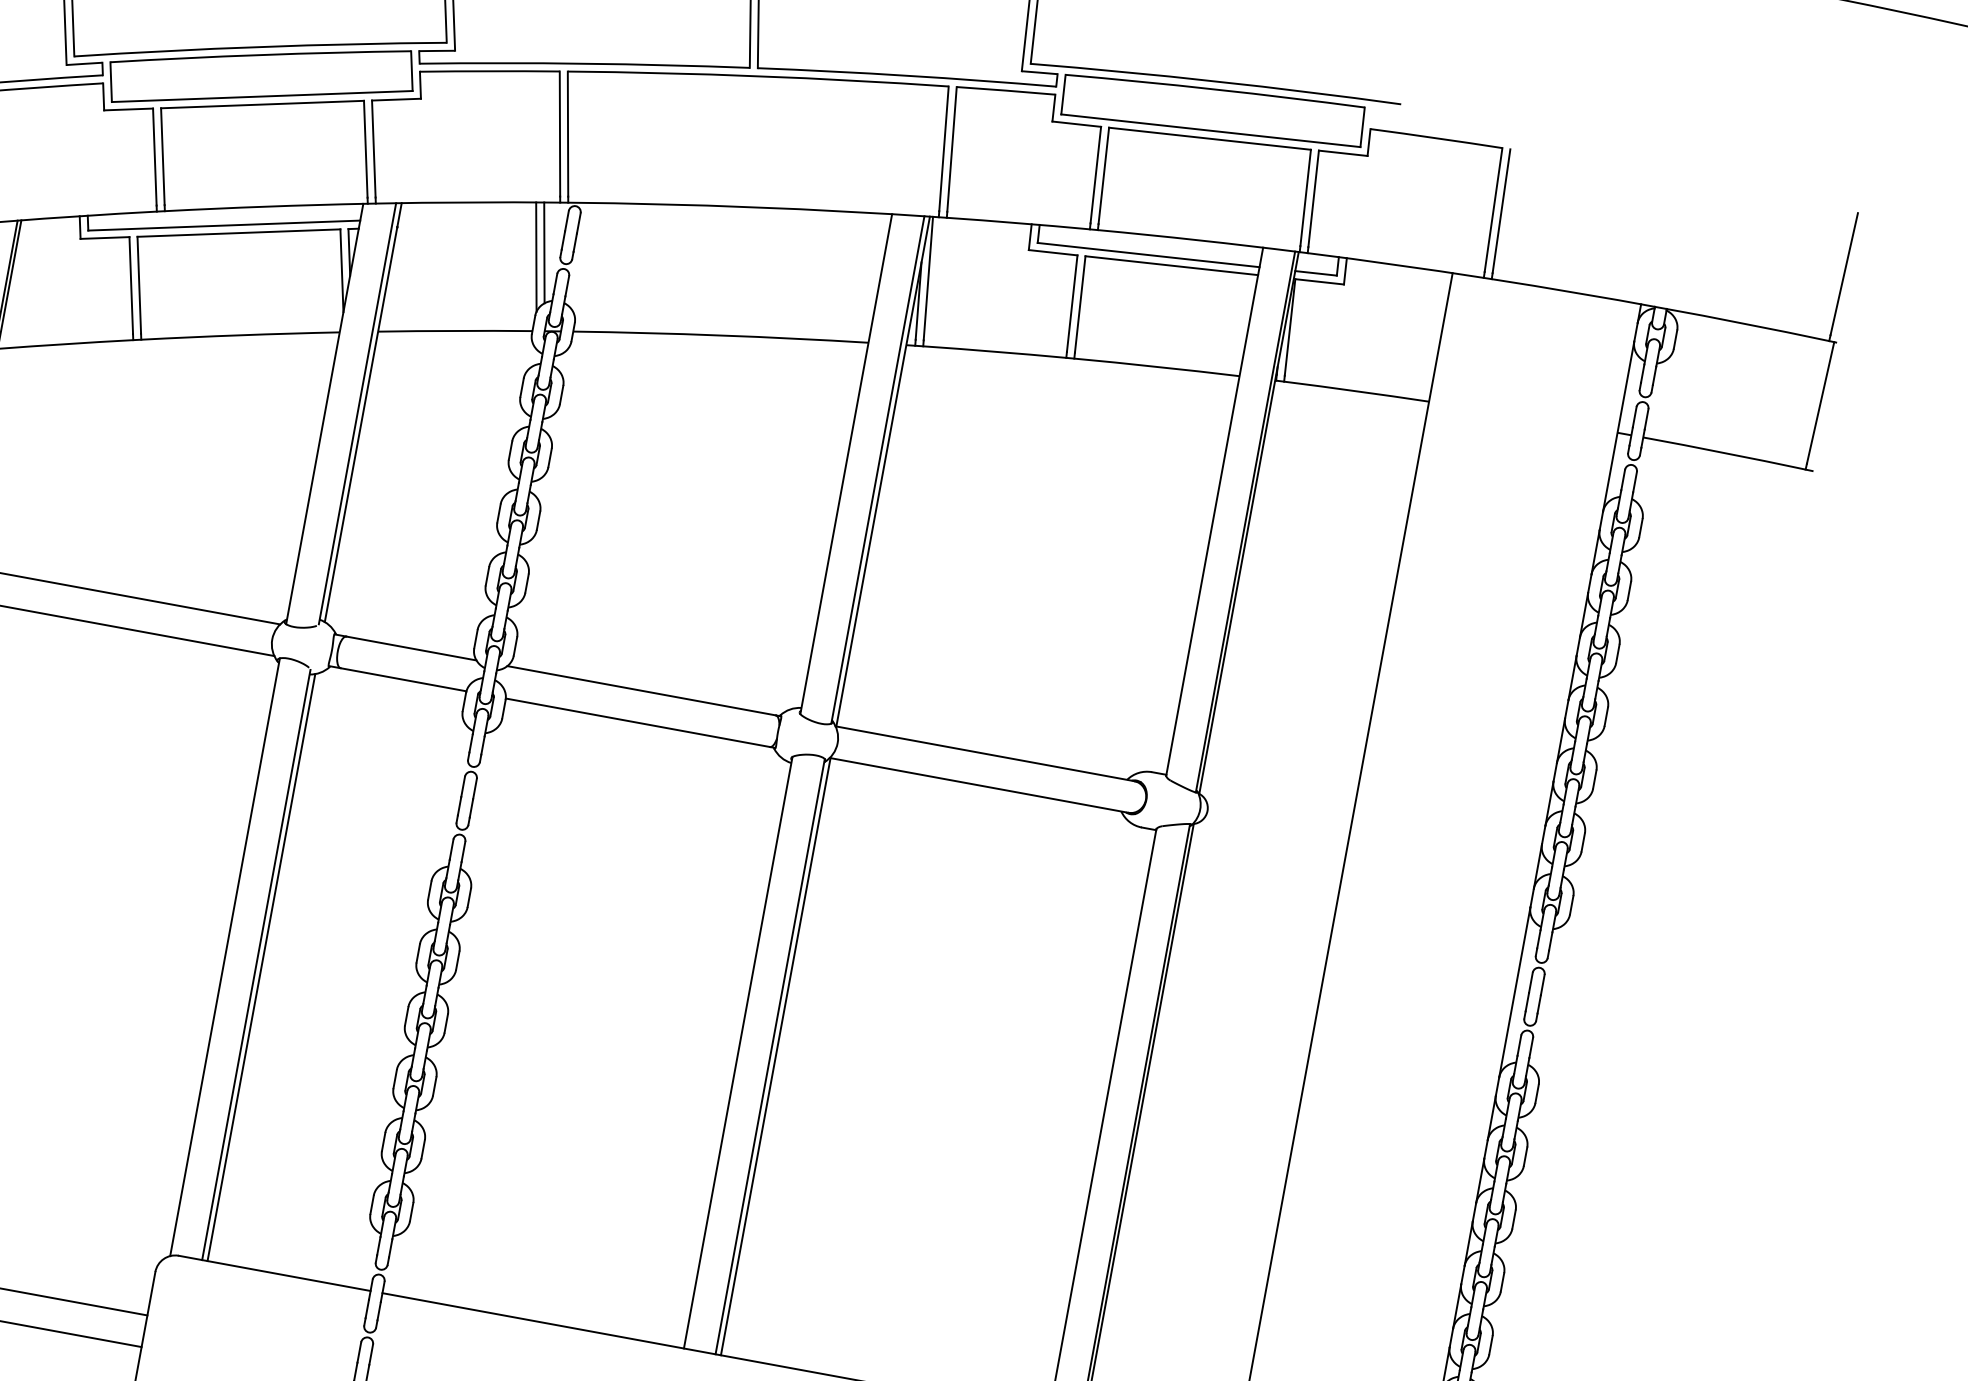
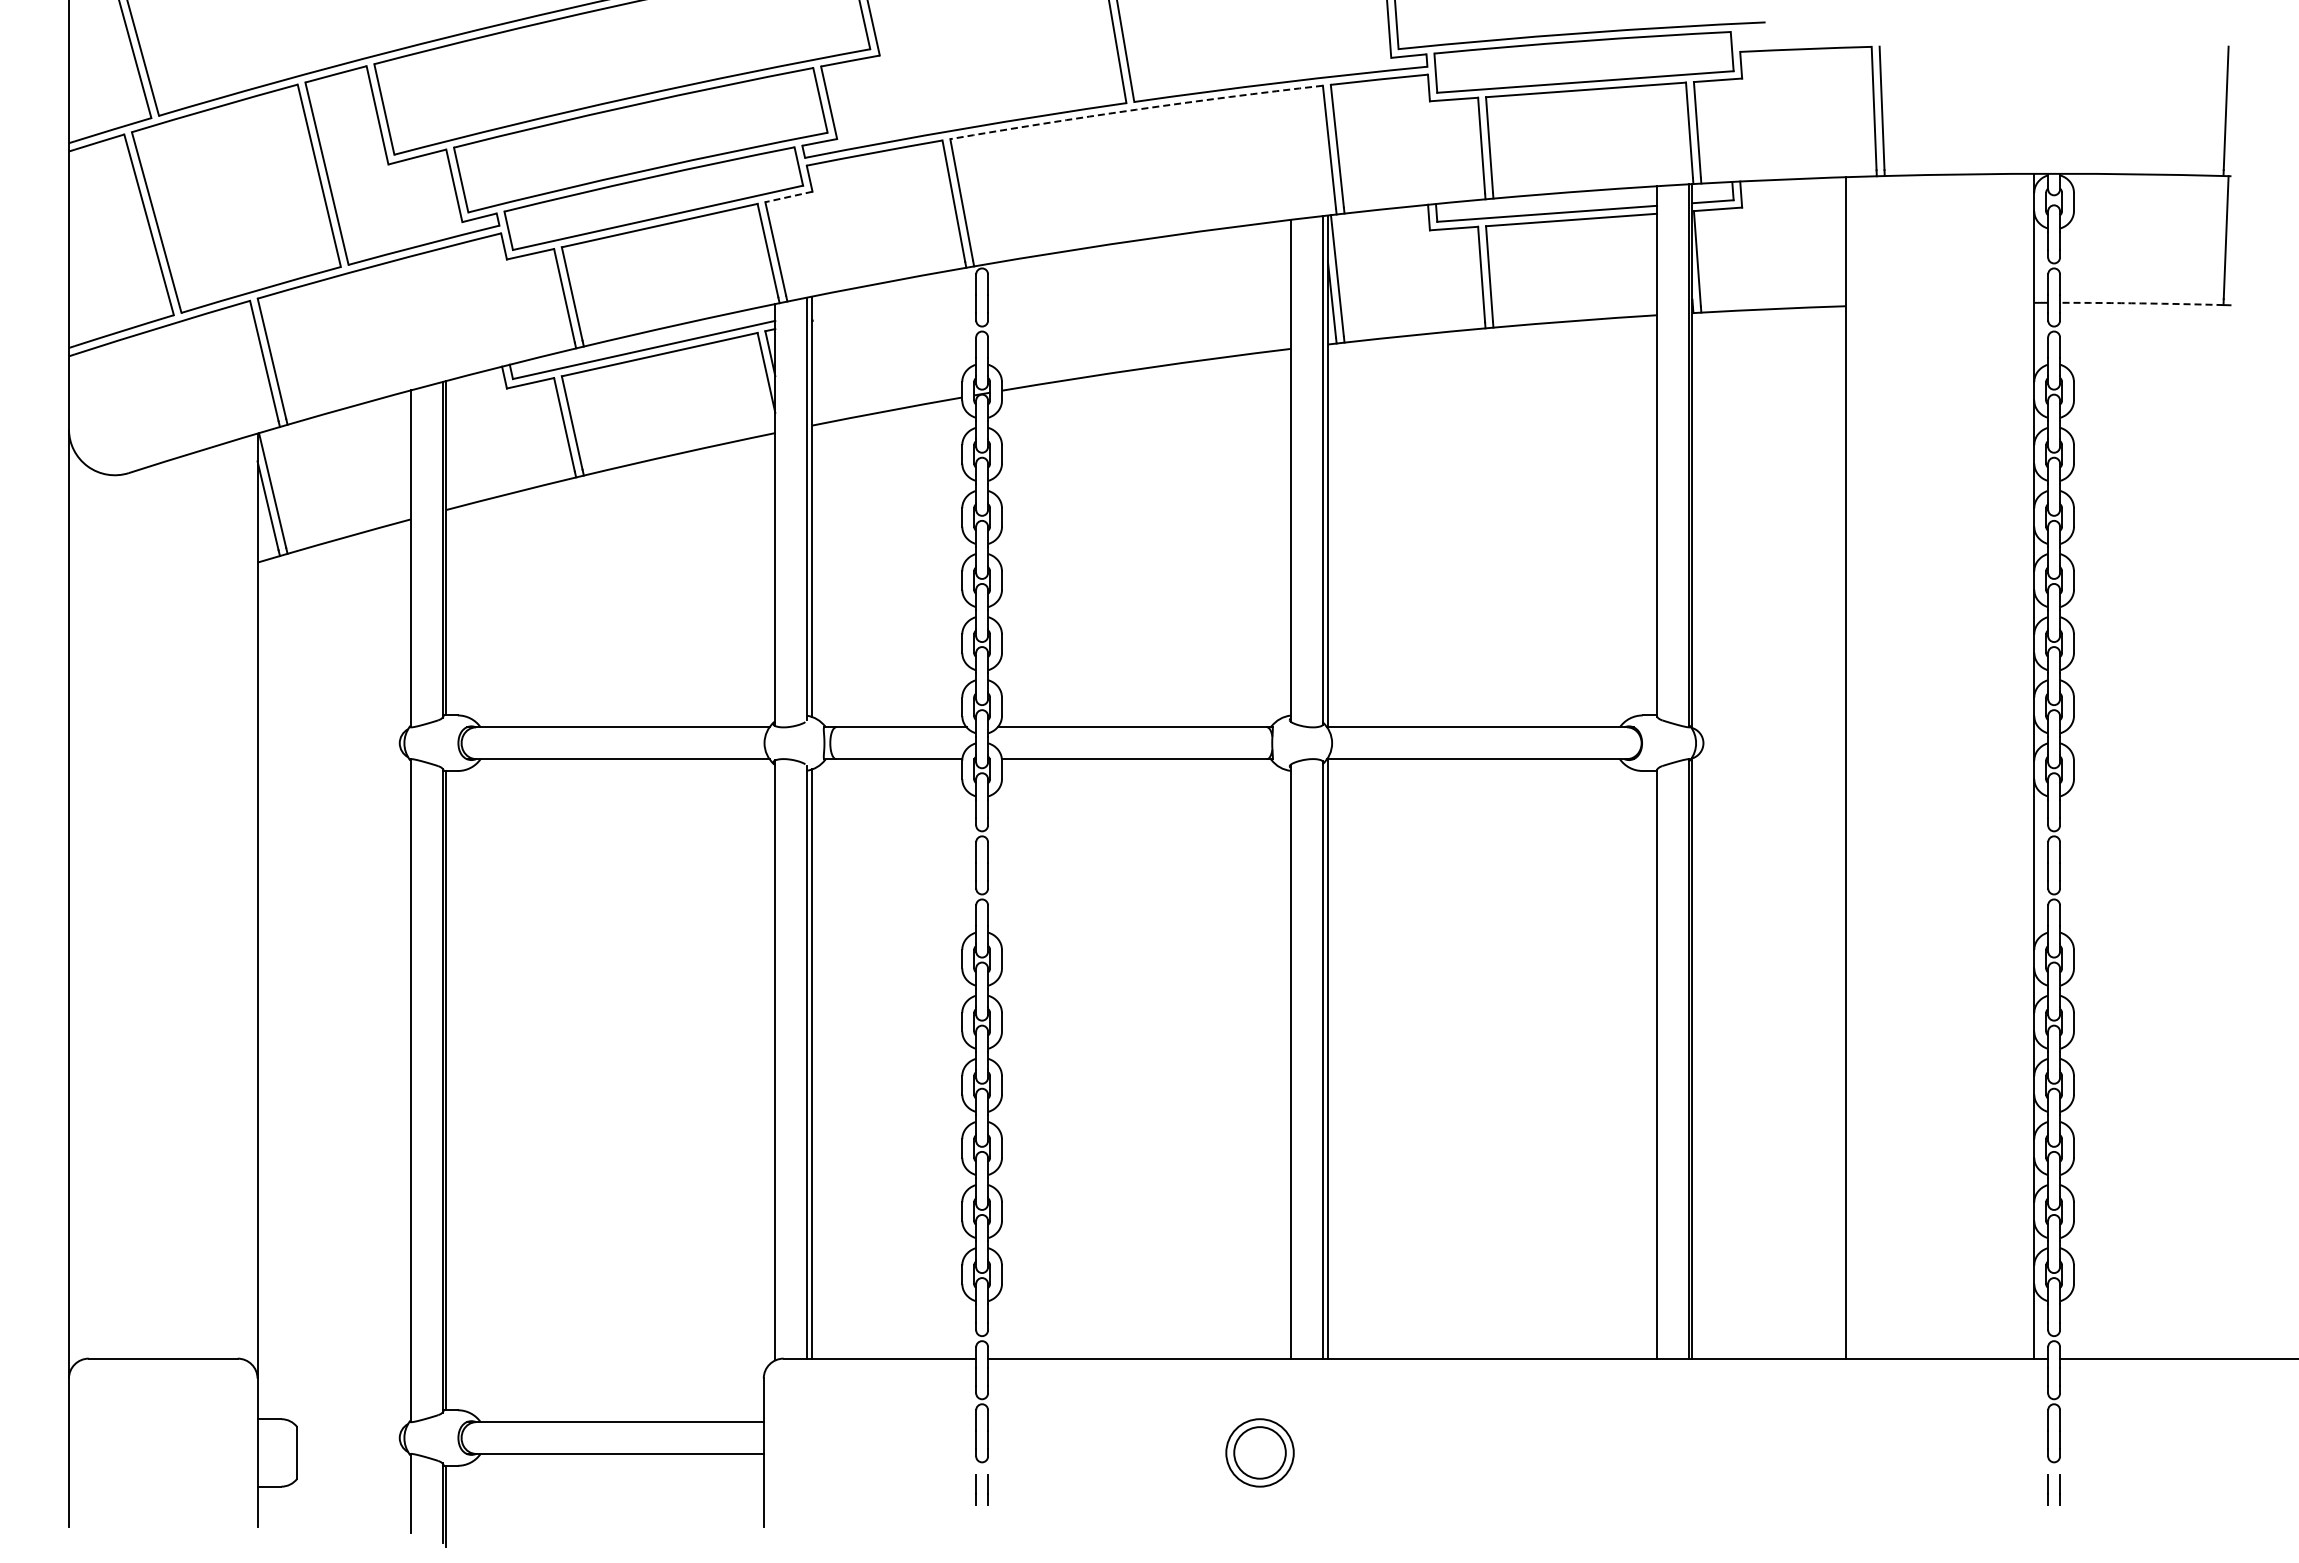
arc: (758, 76) -> (1136, 109), solid -> dashed
line: (395, 100) -> (788, 197), solid -> dashed
line: (543, 252) -> (959, 319), removed
line: (536, 256) -> (952, 324), removed
arc: (1724, 453) -> (2141, 303), solid -> dashed

